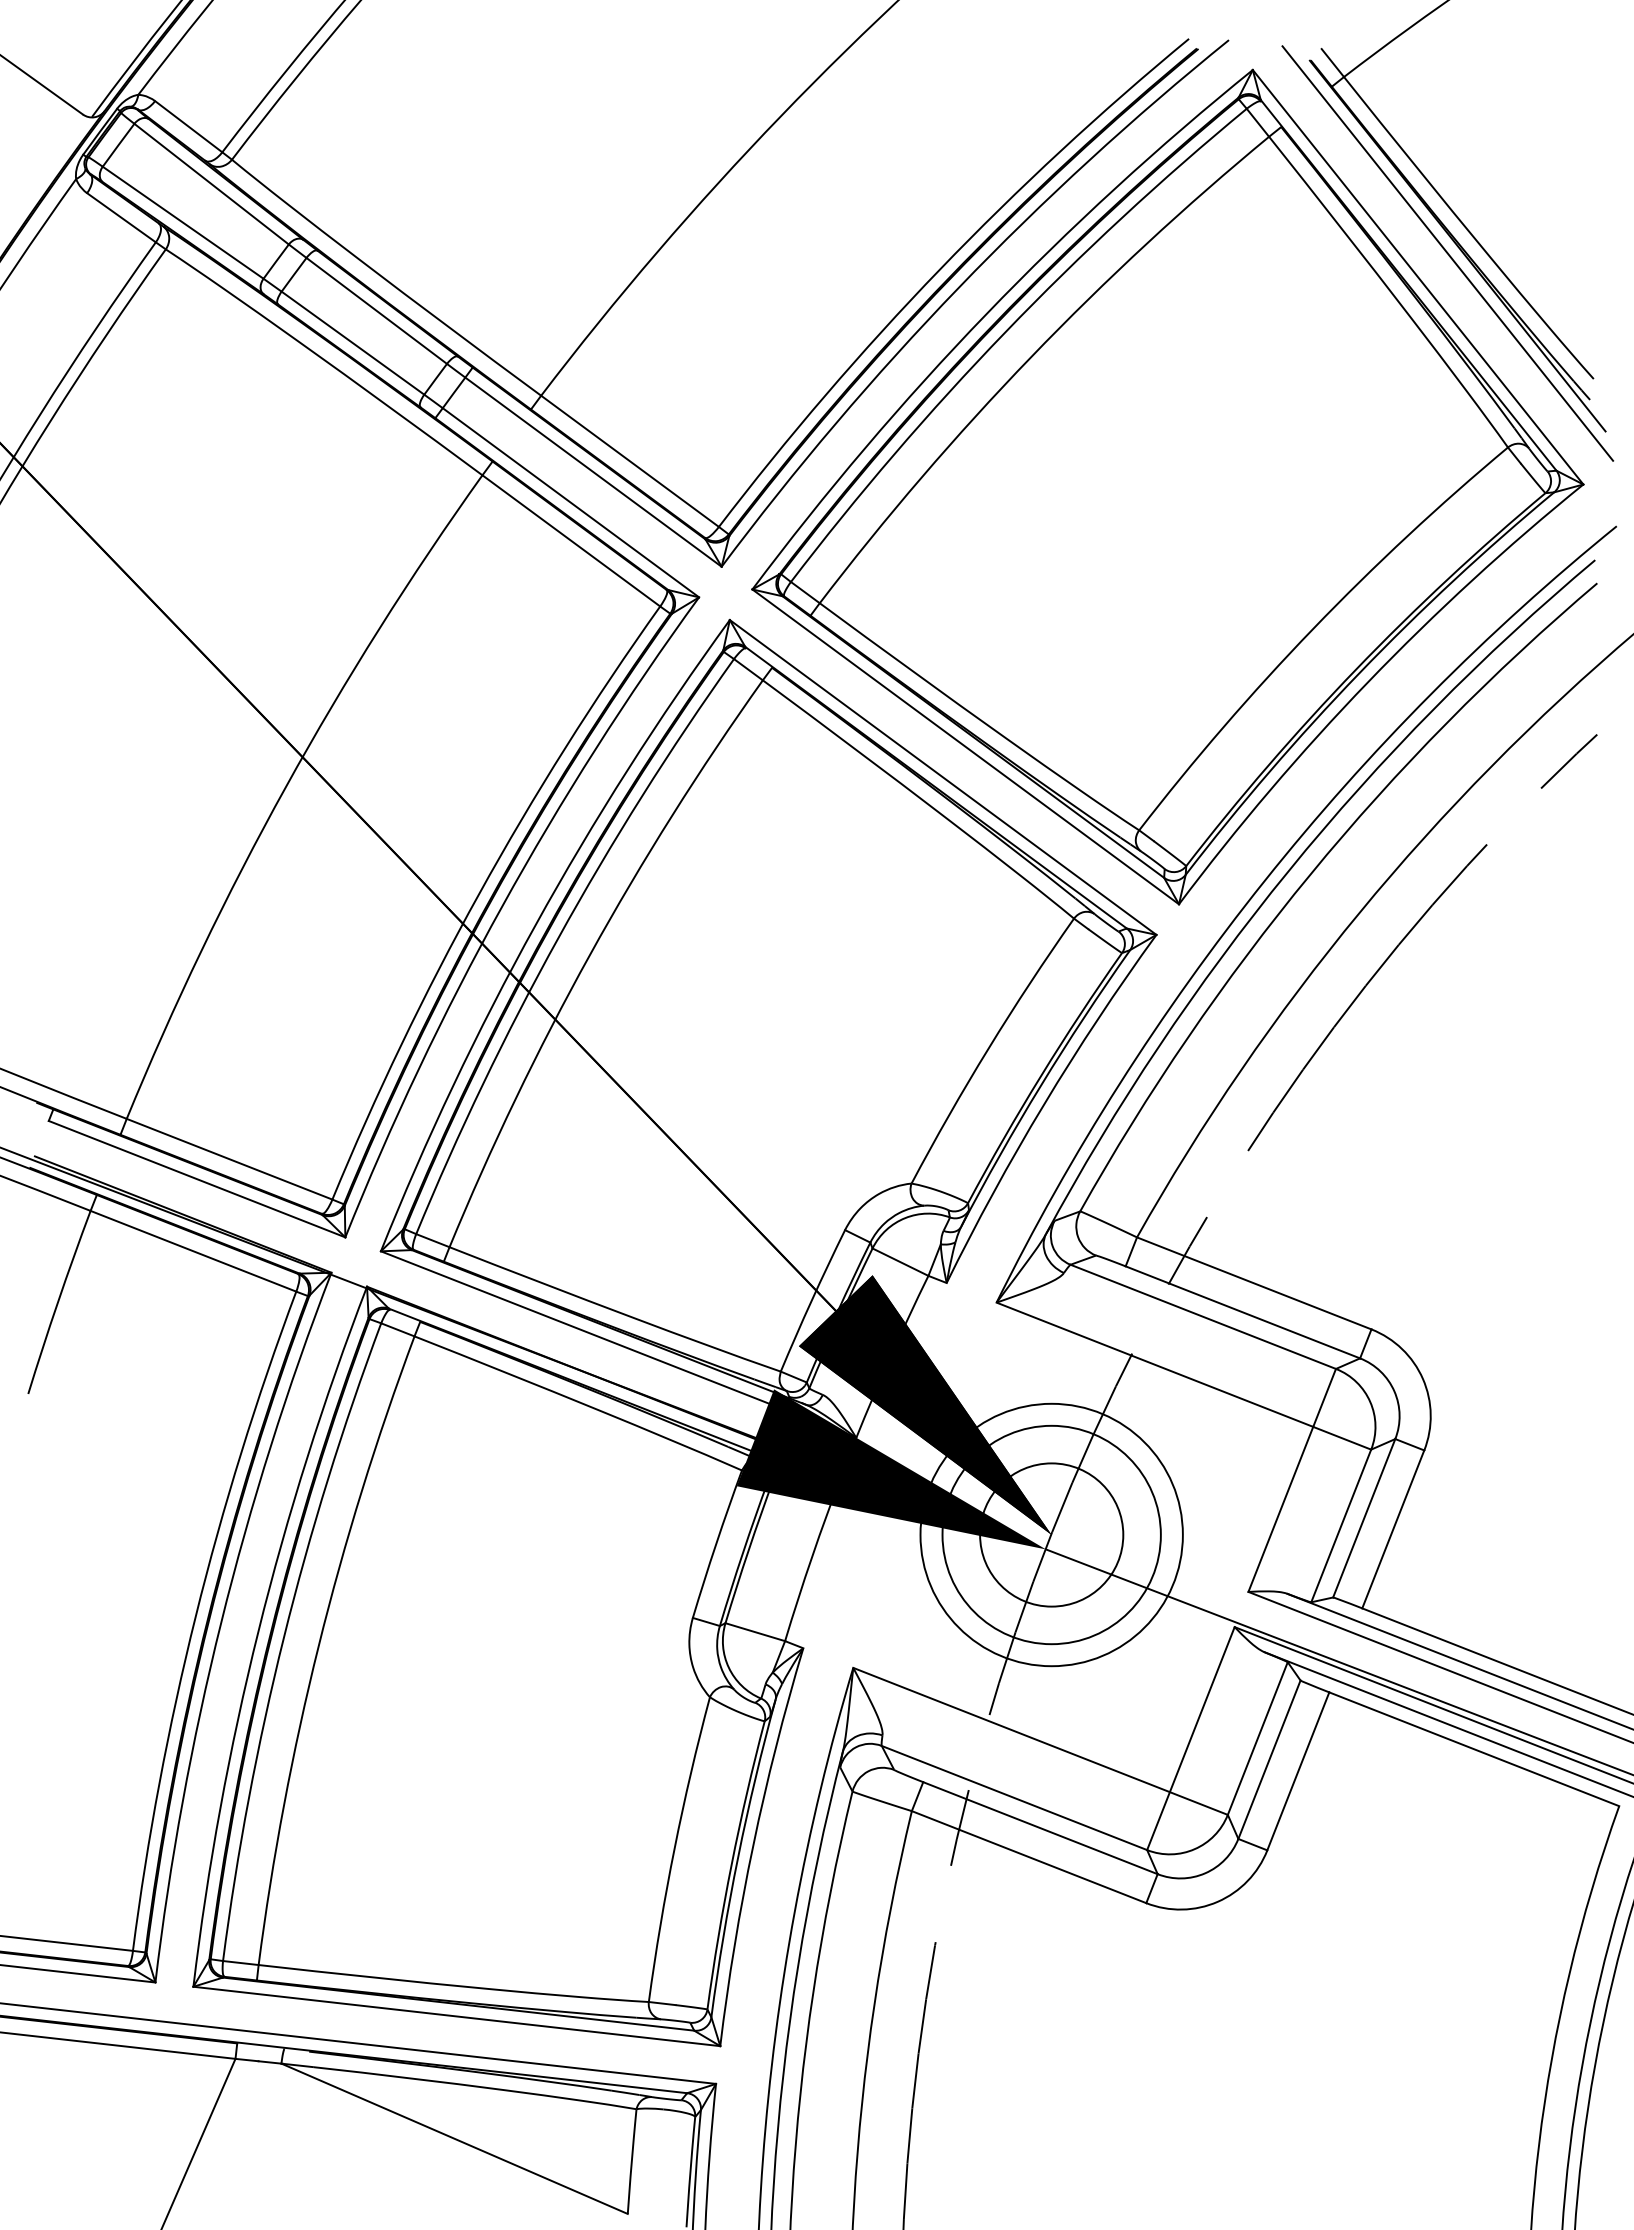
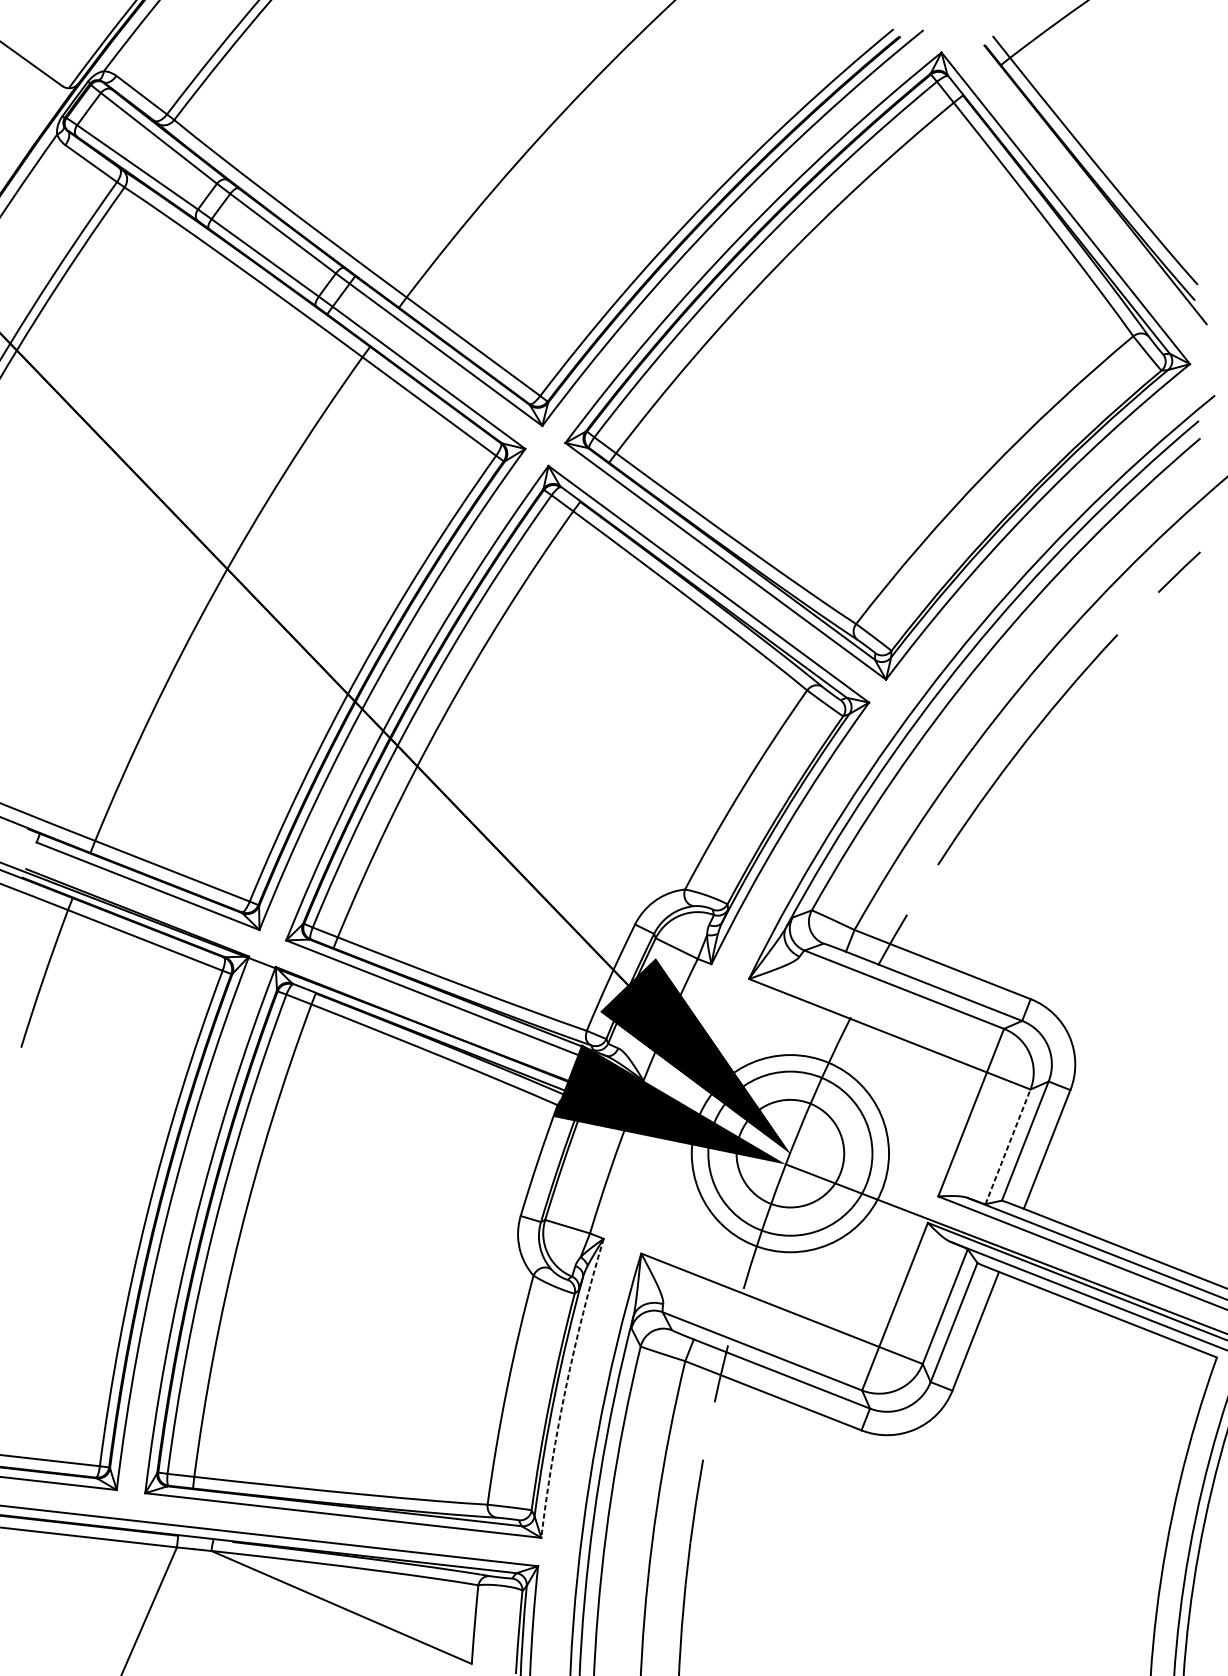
line: (1447, 253) -> (1087, 190), removed
line: (1341, 1525) -> (1008, 1146), solid -> dashed
arc: (753, 1845) -> (566, 1387), solid -> dashed

